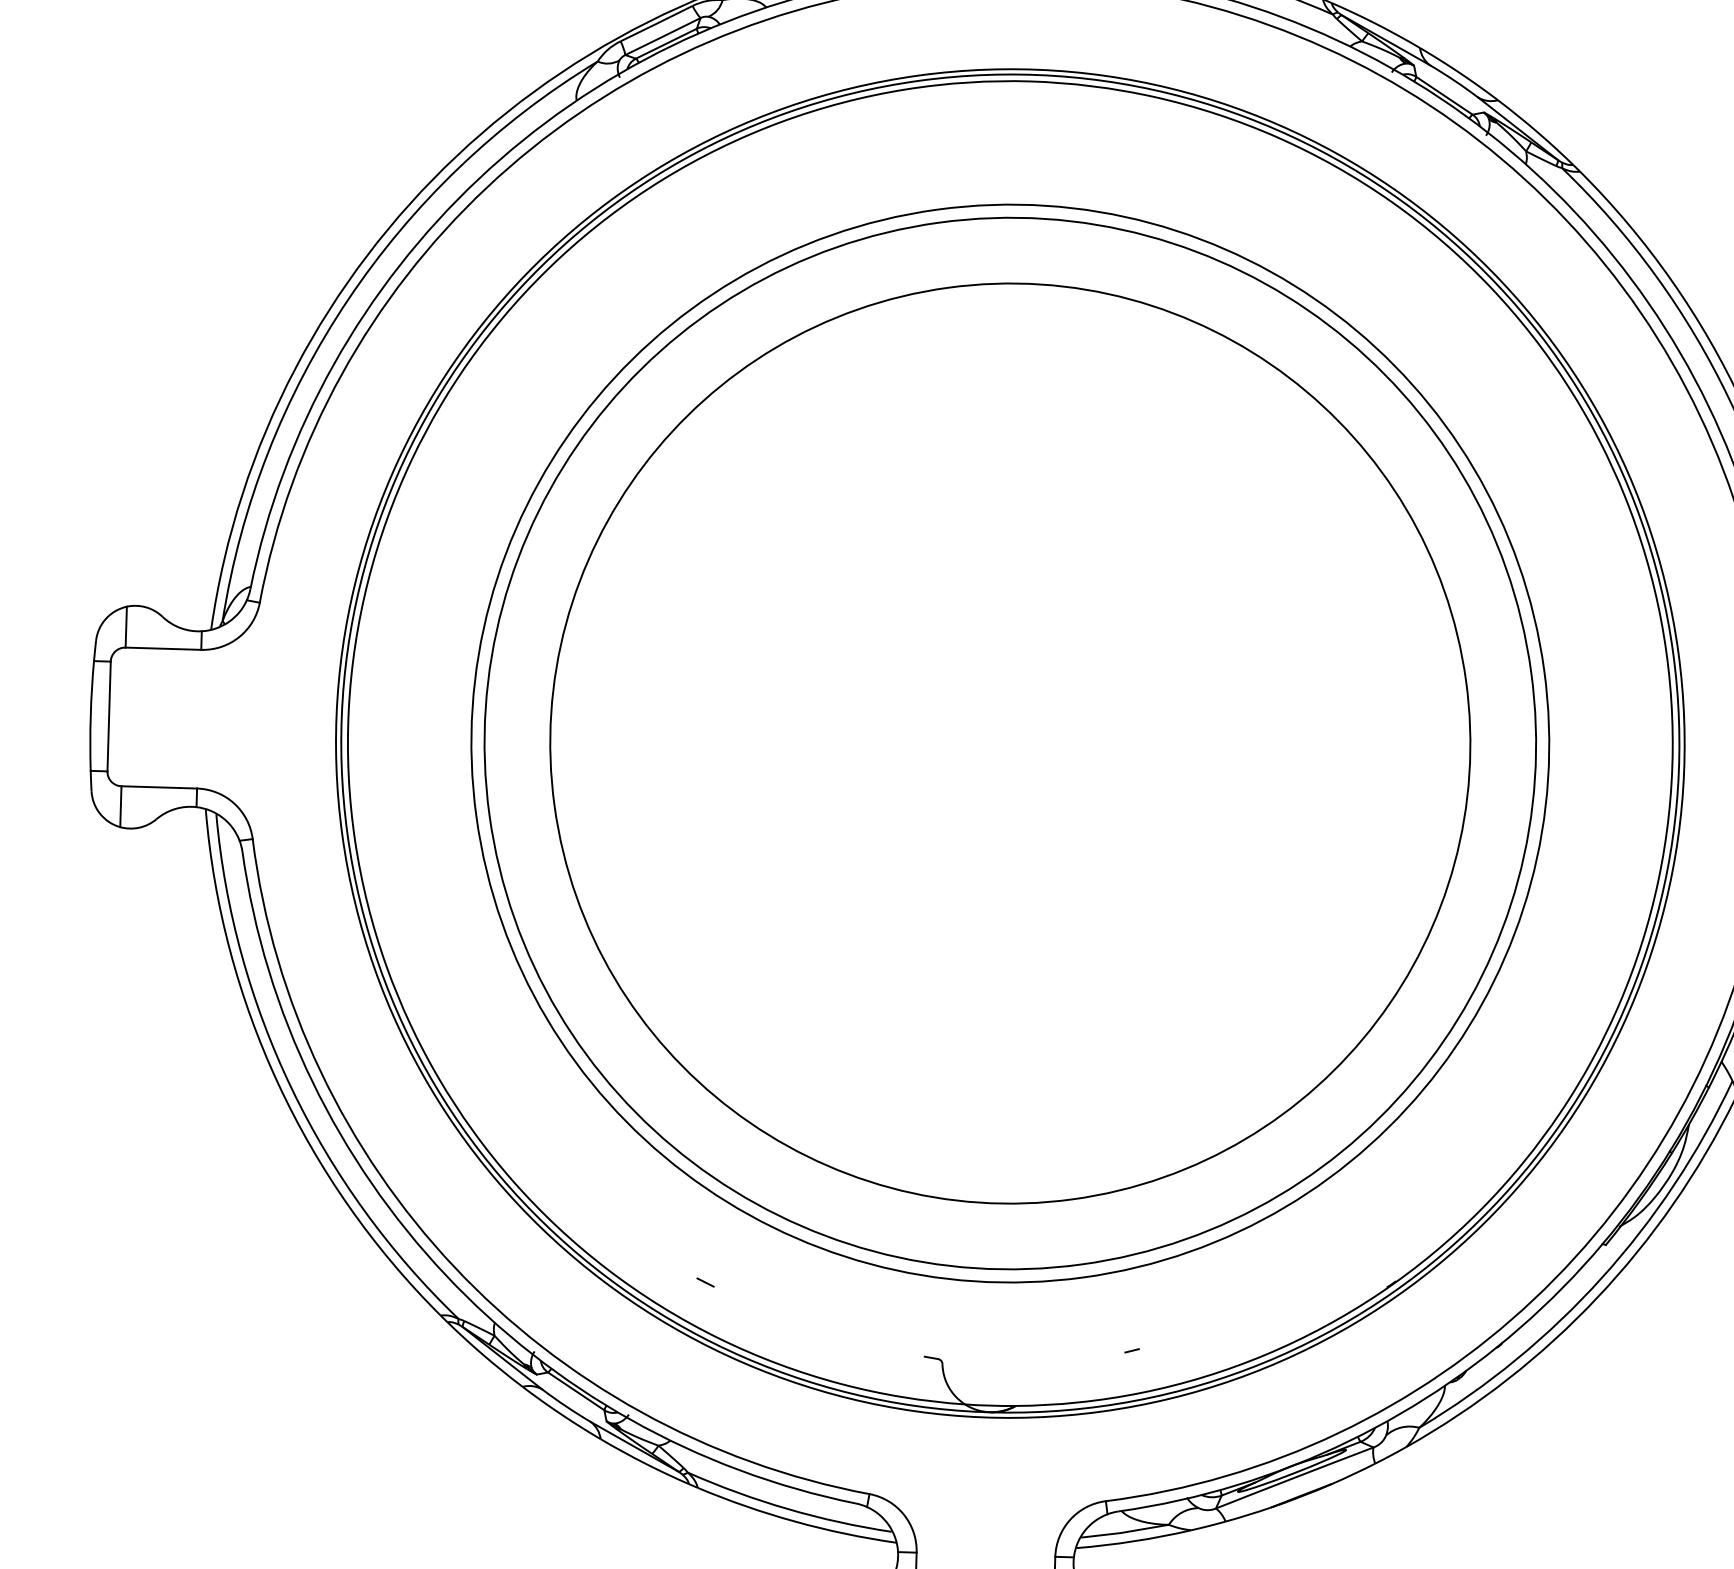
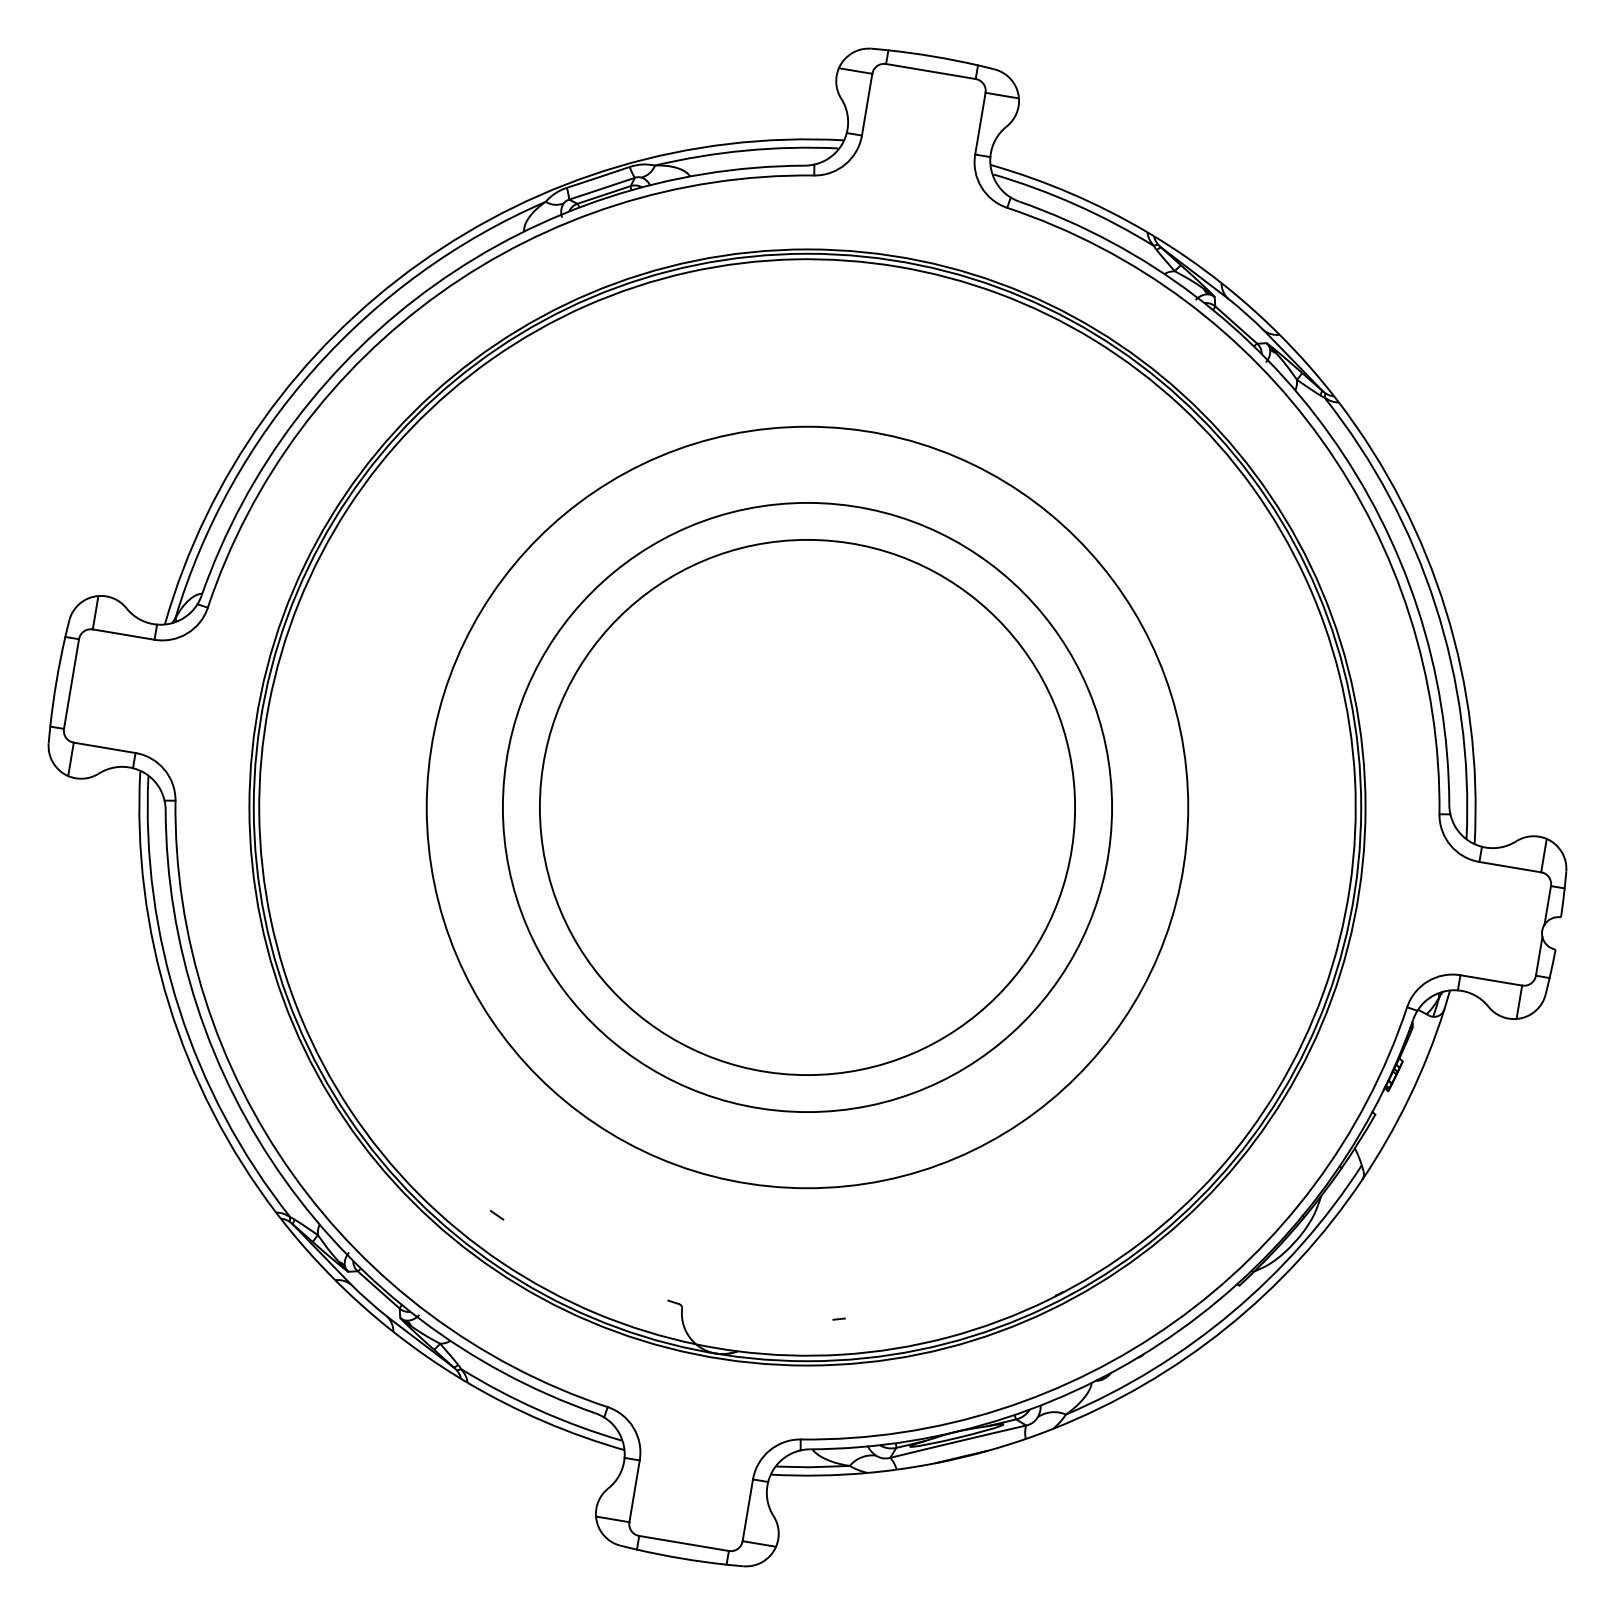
circle: (1010, 743) -> (807, 807), size x0.6
circle: (1010, 743) -> (807, 807), size x0.7

